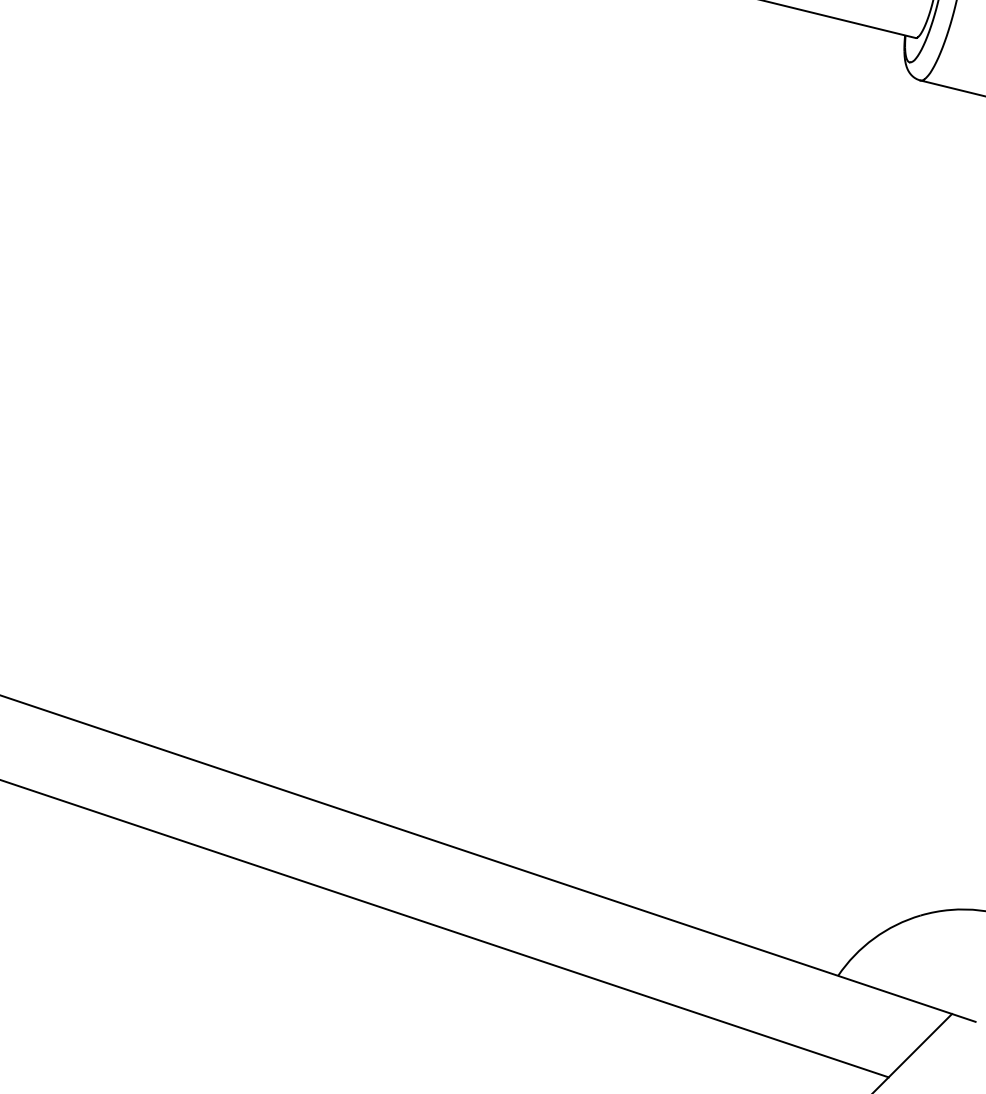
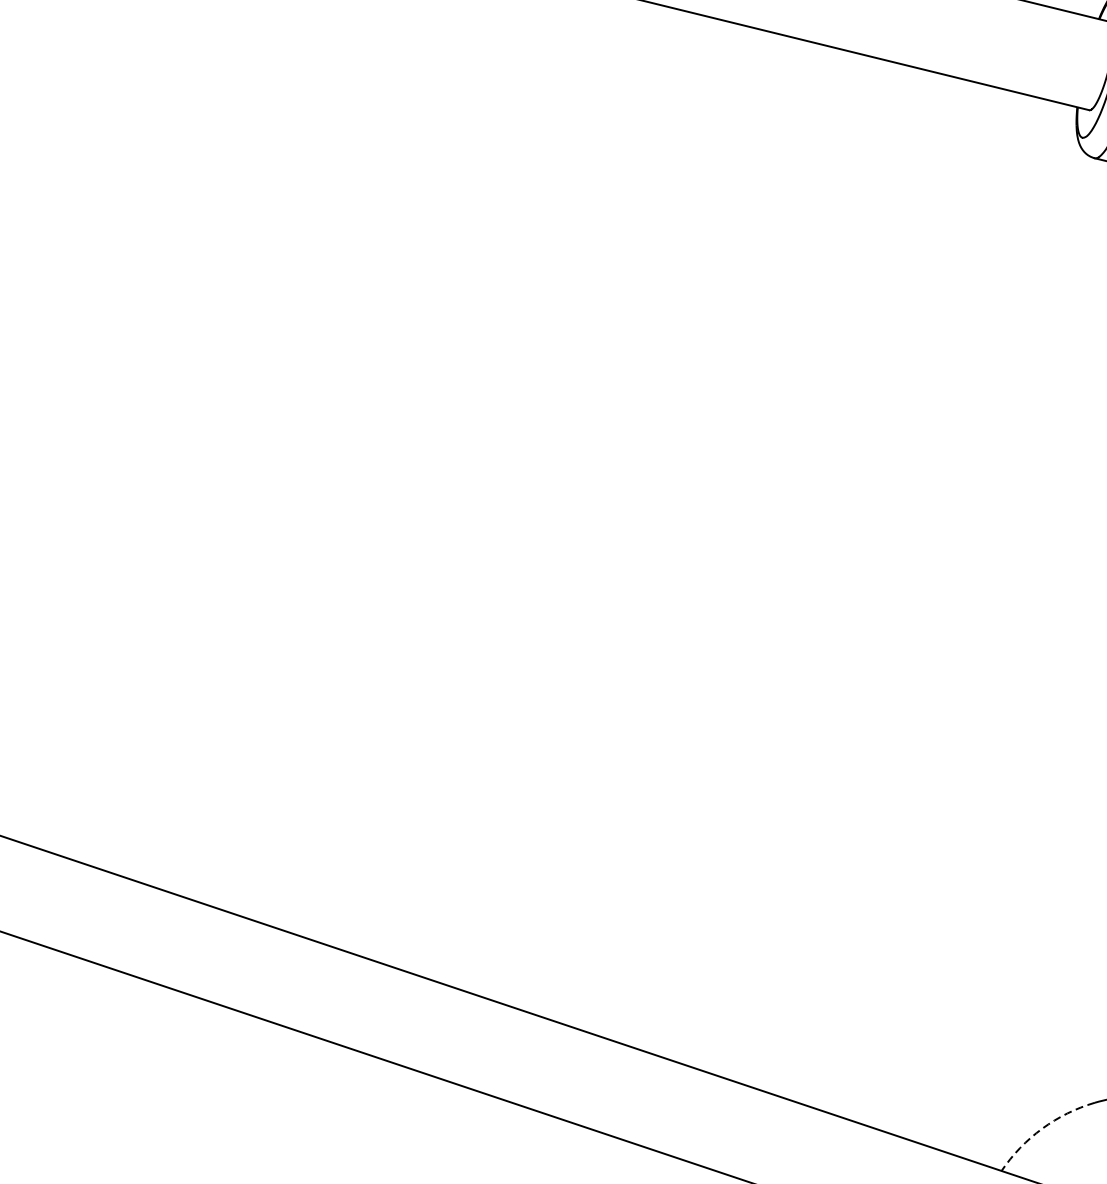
arc: (874, 938) -> (1042, 1128), solid -> dashed

